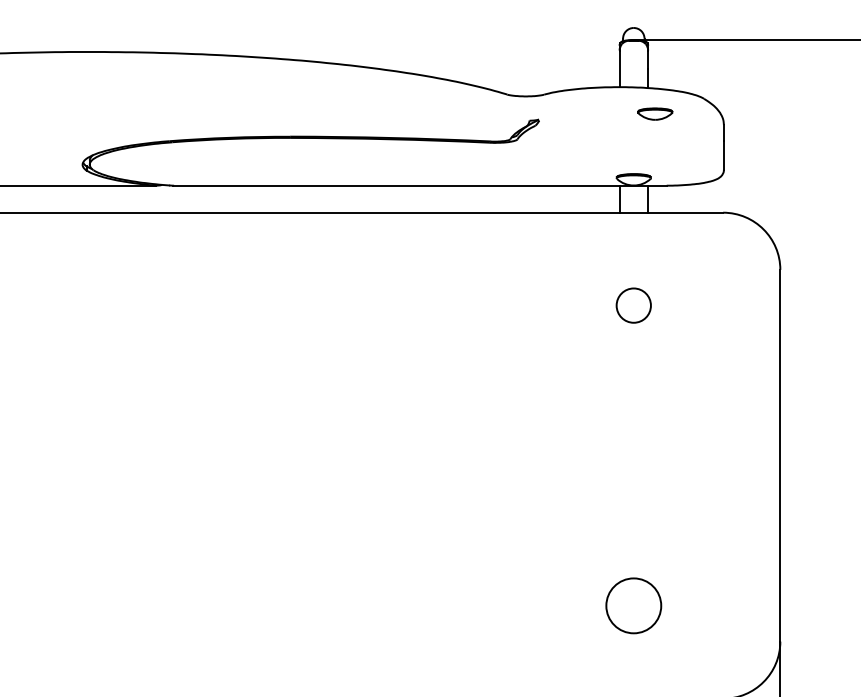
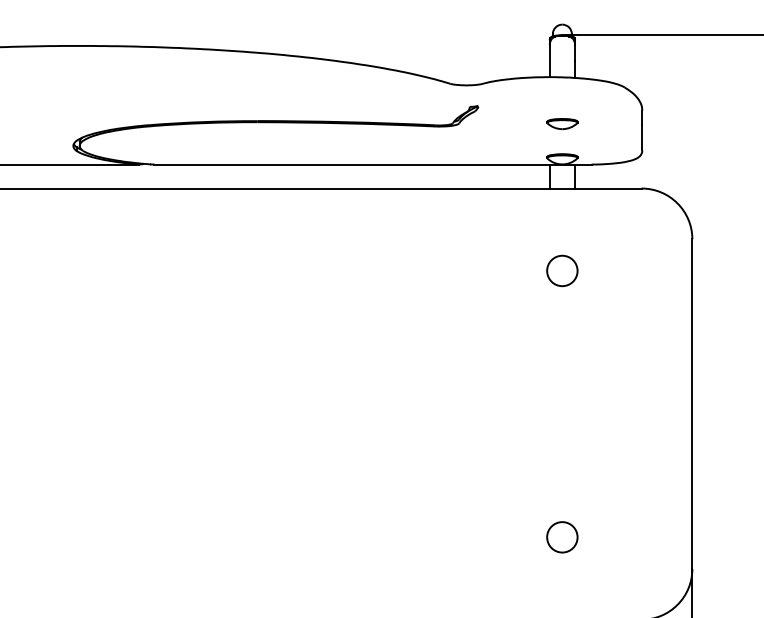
part: (655, 113) -> (562, 123), moved
circle: (633, 606) -> (562, 537), size x0.62

